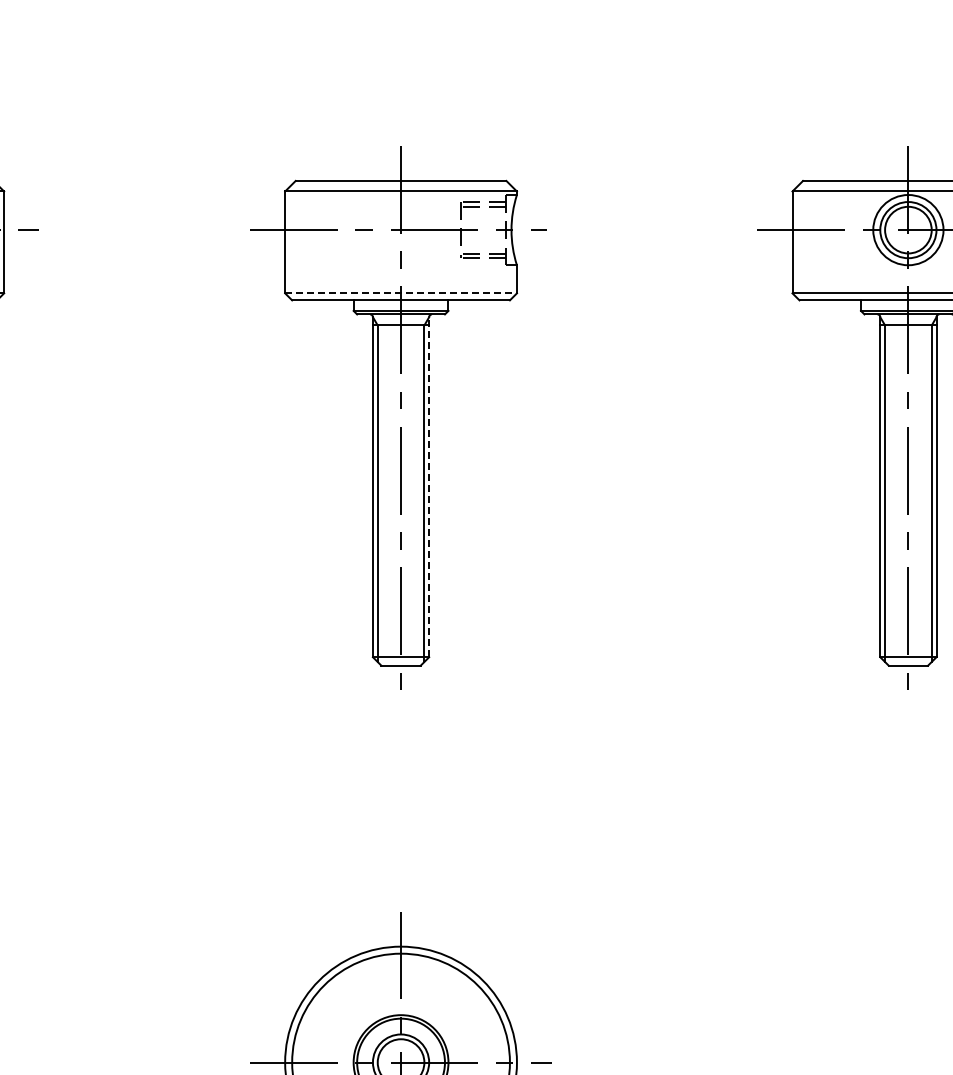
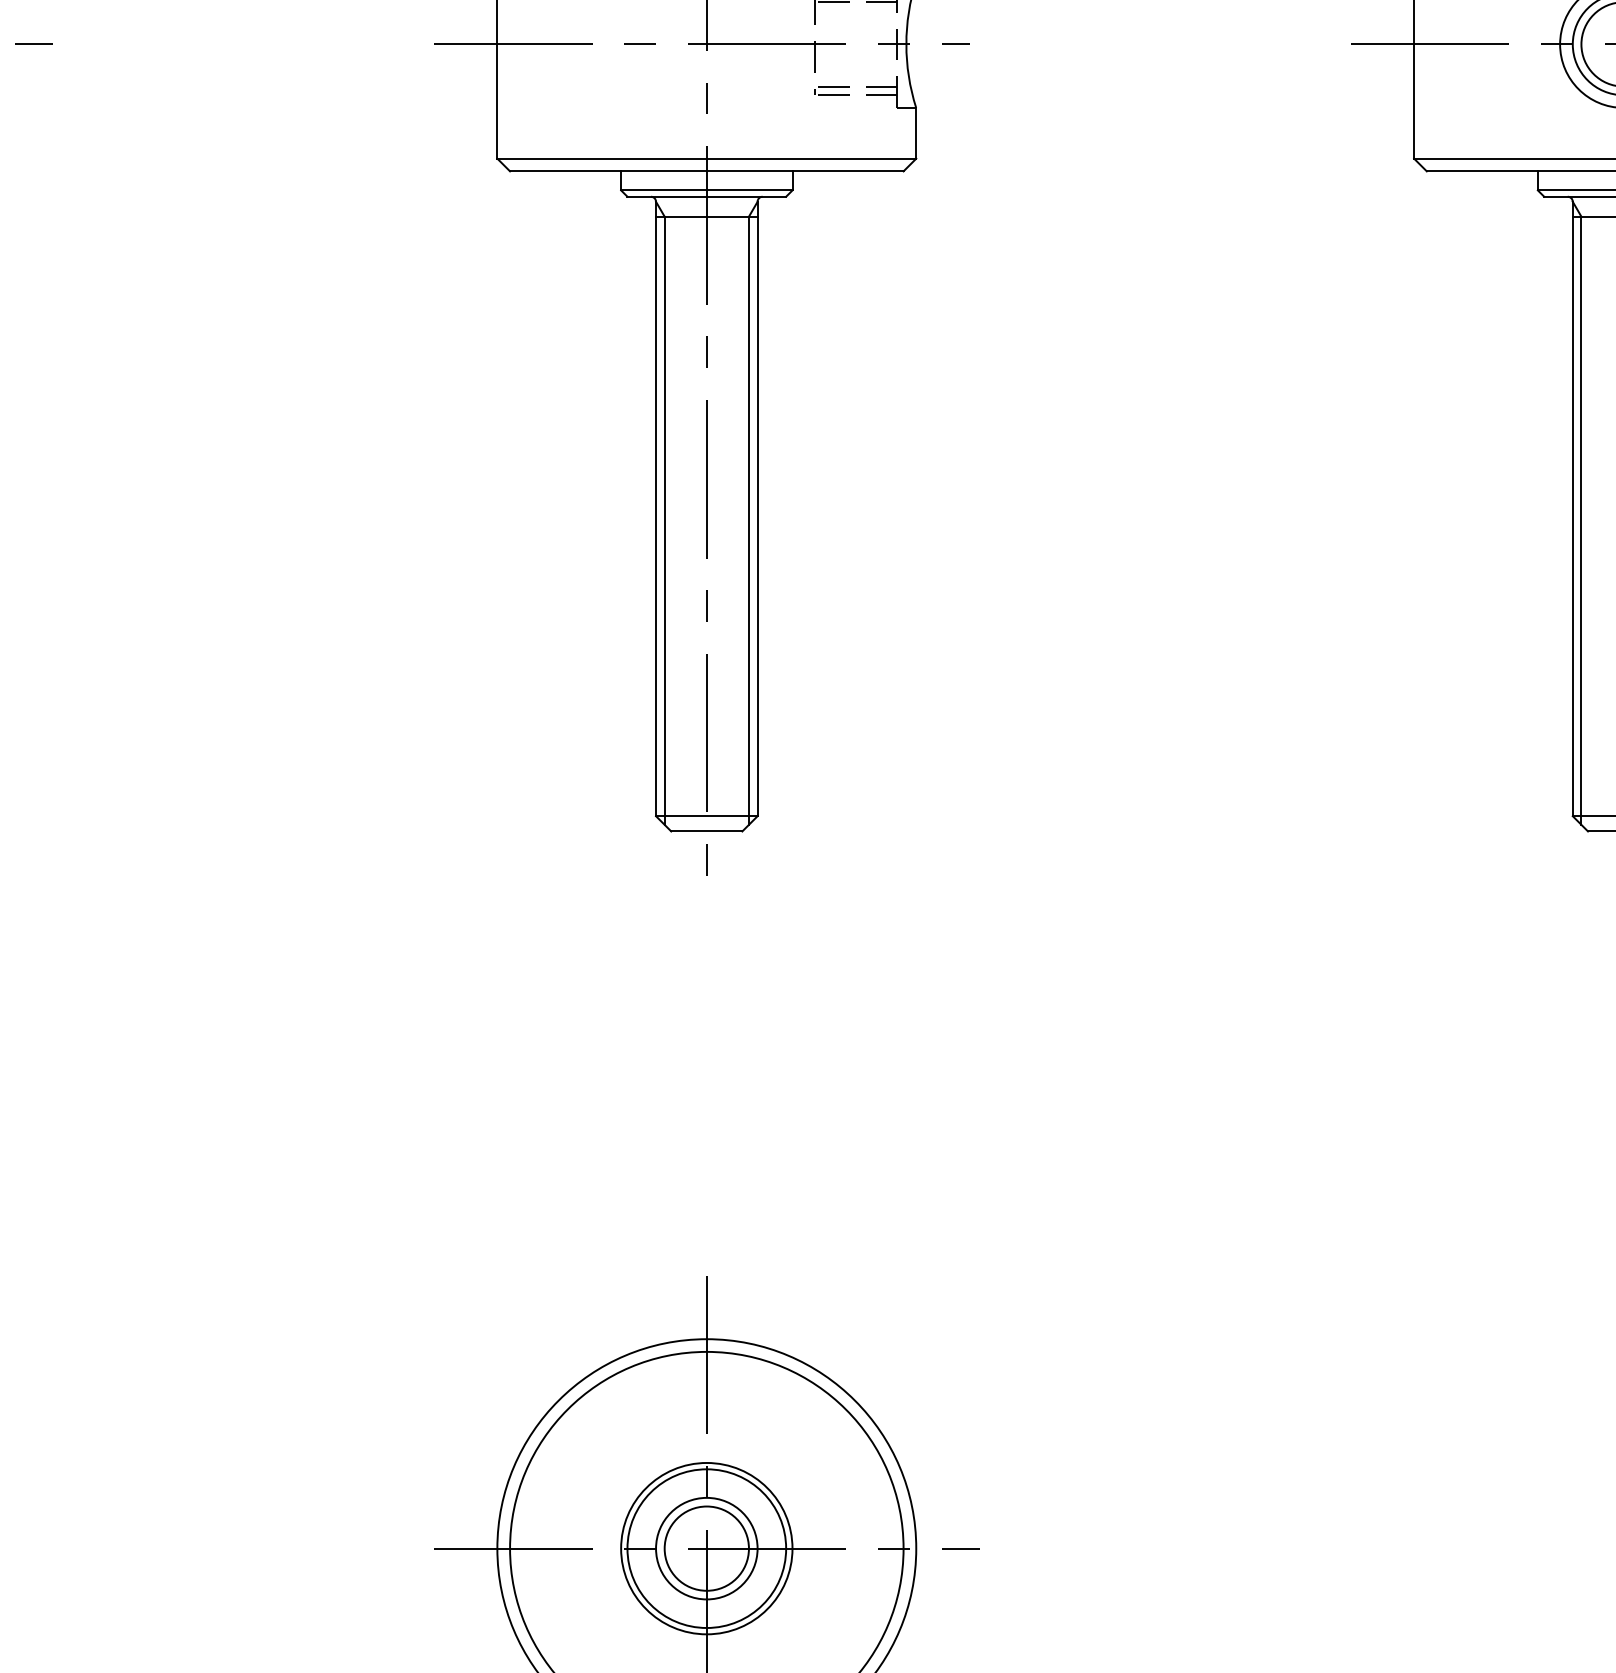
line: (401, 293) -> (707, 158), dashed -> solid
line: (429, 486) -> (758, 507), dashed -> solid

